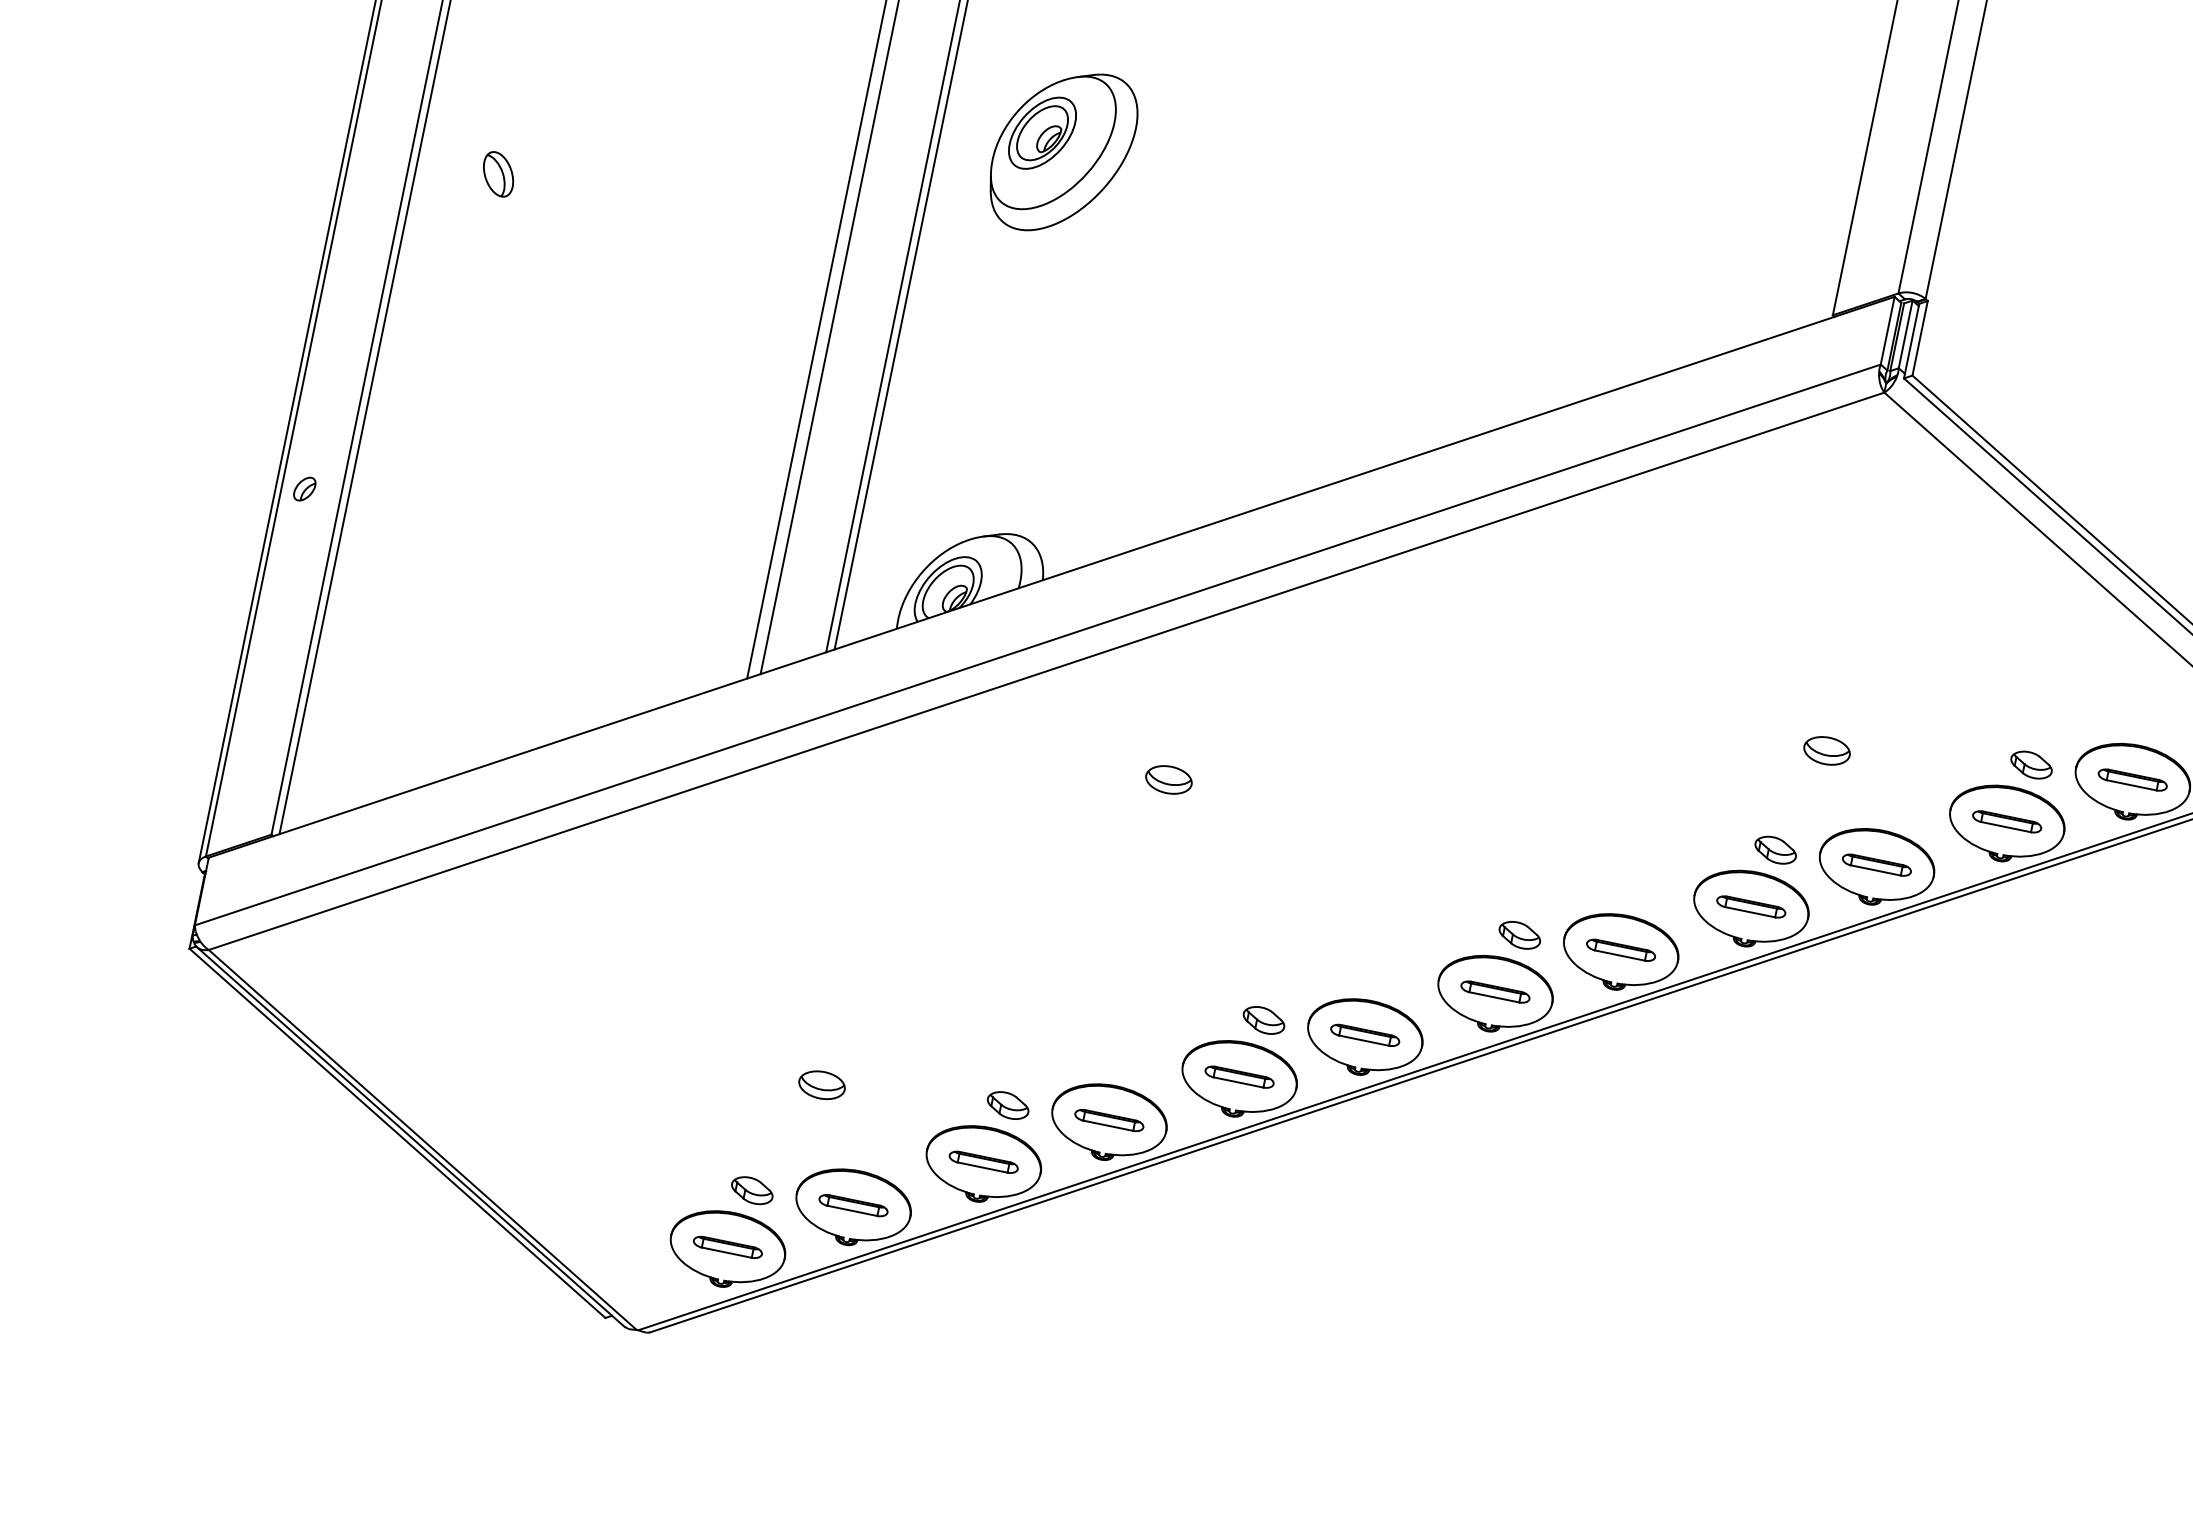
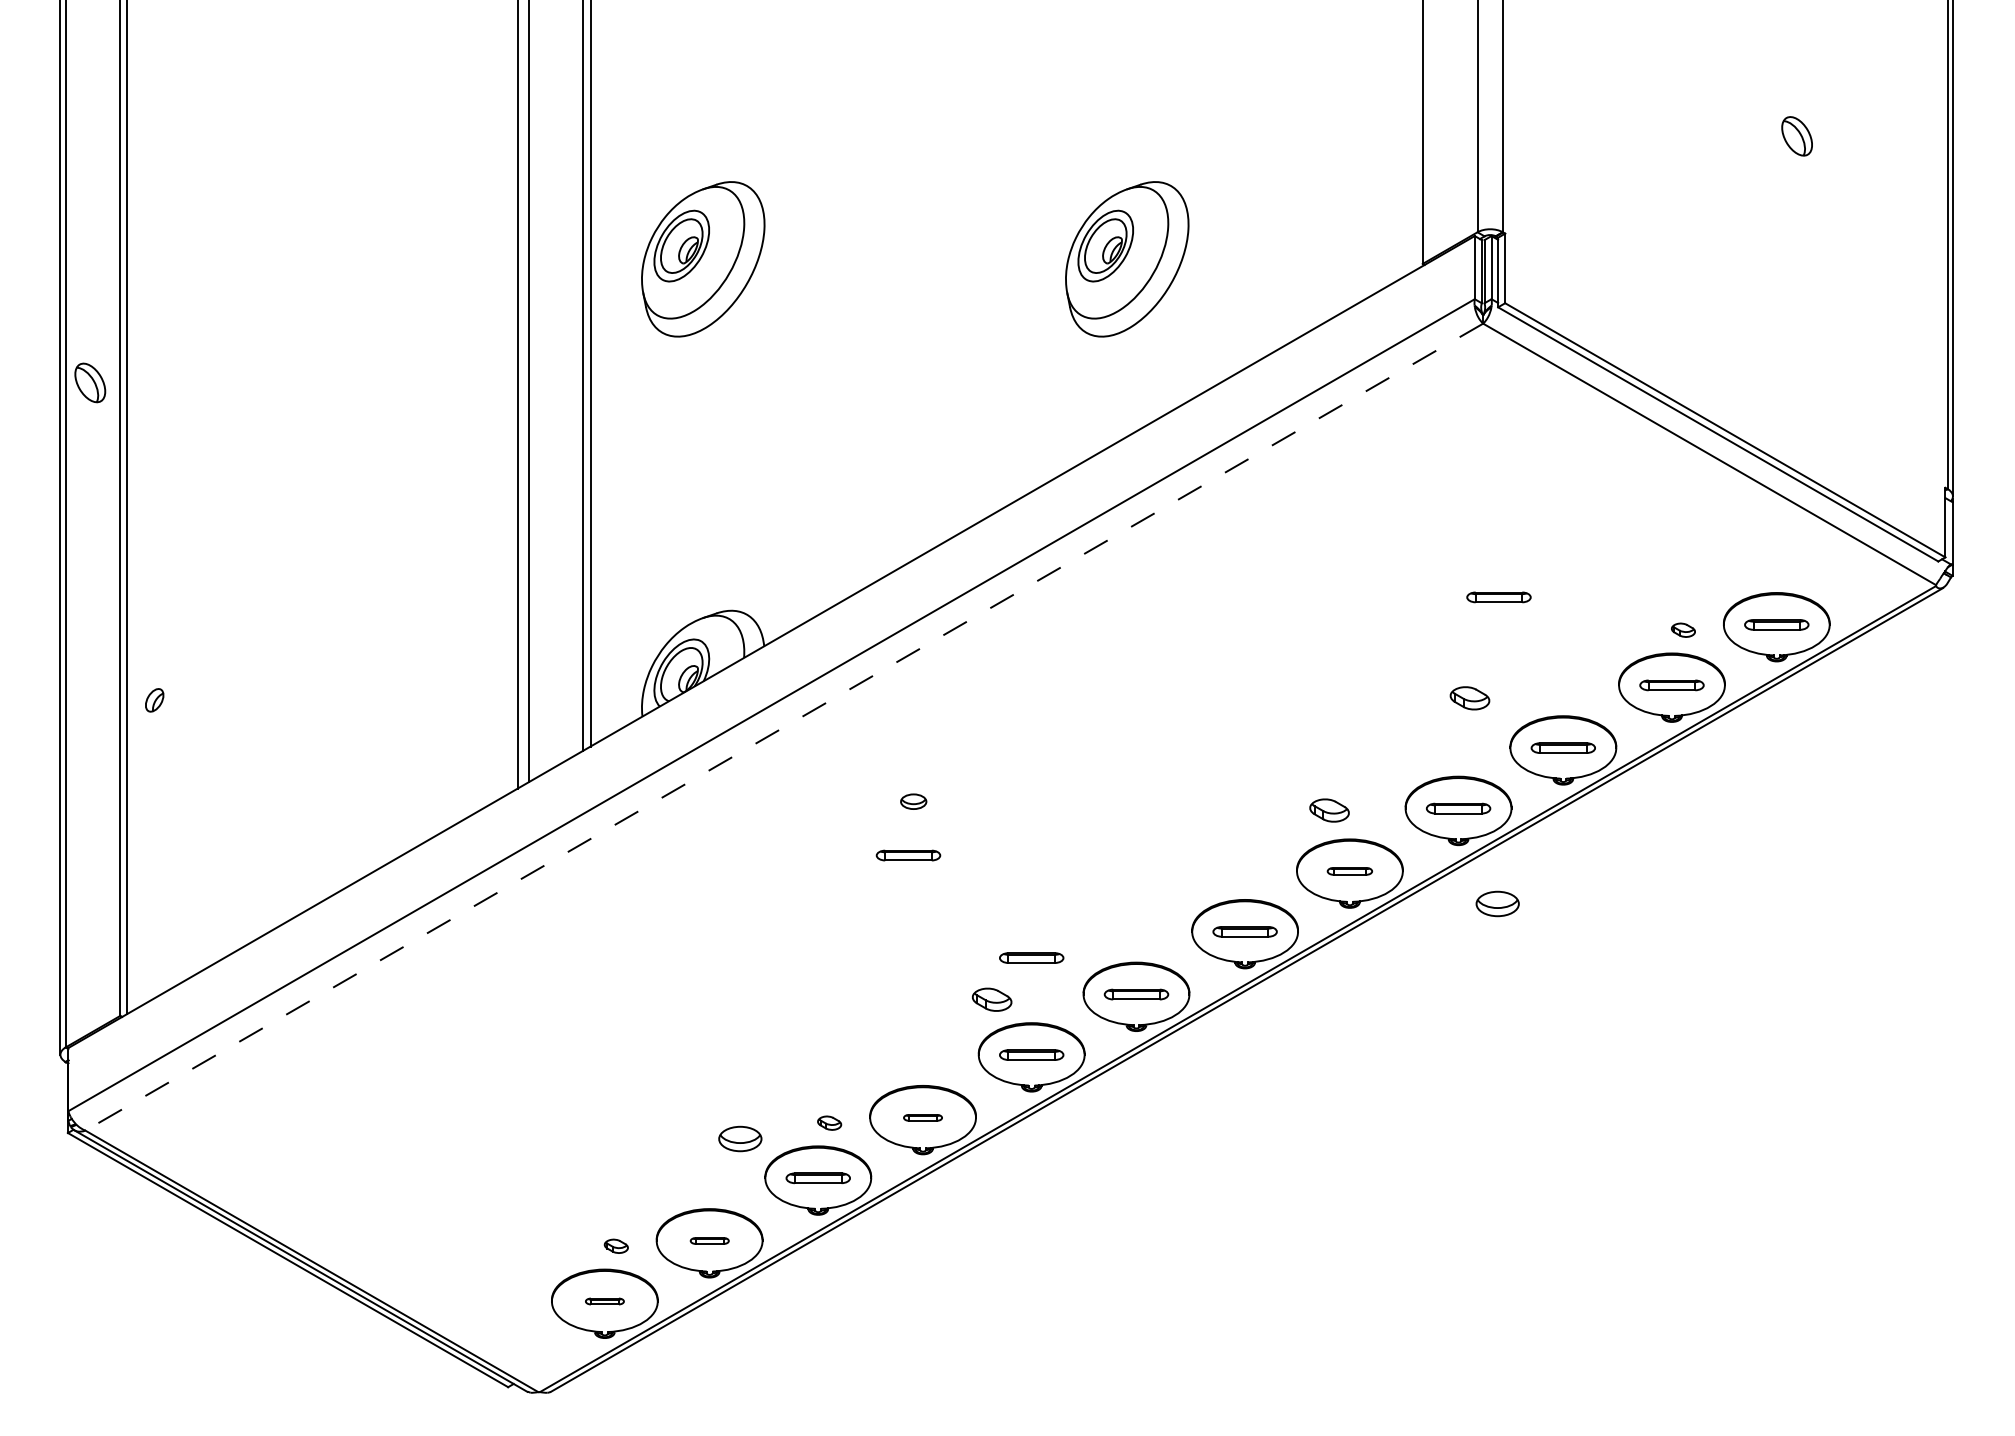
part: (498, 173) -> (90, 382), moved
part: (1517, 245) -> (1127, 259), added
part: (304, 489) -> (154, 700), moved
line: (1046, 671) -> (784, 727), solid -> dashed
part: (1840, 689) -> (1498, 597), added
part: (1826, 750) -> (1497, 903), moved
part: (2031, 765) -> (1683, 630), size x0.6
part: (1168, 779) -> (913, 801), size x0.6
part: (1151, 836) -> (908, 855), added
part: (1775, 850) -> (1469, 698), moved
part: (1519, 935) -> (1329, 810), moved
part: (1620, 950) -> (1349, 871), size x0.7
part: (1260, 972) -> (1031, 957), added
part: (1264, 1020) -> (992, 999), moved
part: (822, 1084) -> (740, 1138), moved
part: (1007, 1106) -> (829, 1123), size x0.6
part: (1108, 1120) -> (922, 1117), size x0.6
part: (752, 1191) -> (616, 1246), size x0.6
part: (853, 1205) -> (709, 1240), size x0.6
part: (727, 1247) -> (604, 1301), size x0.6

